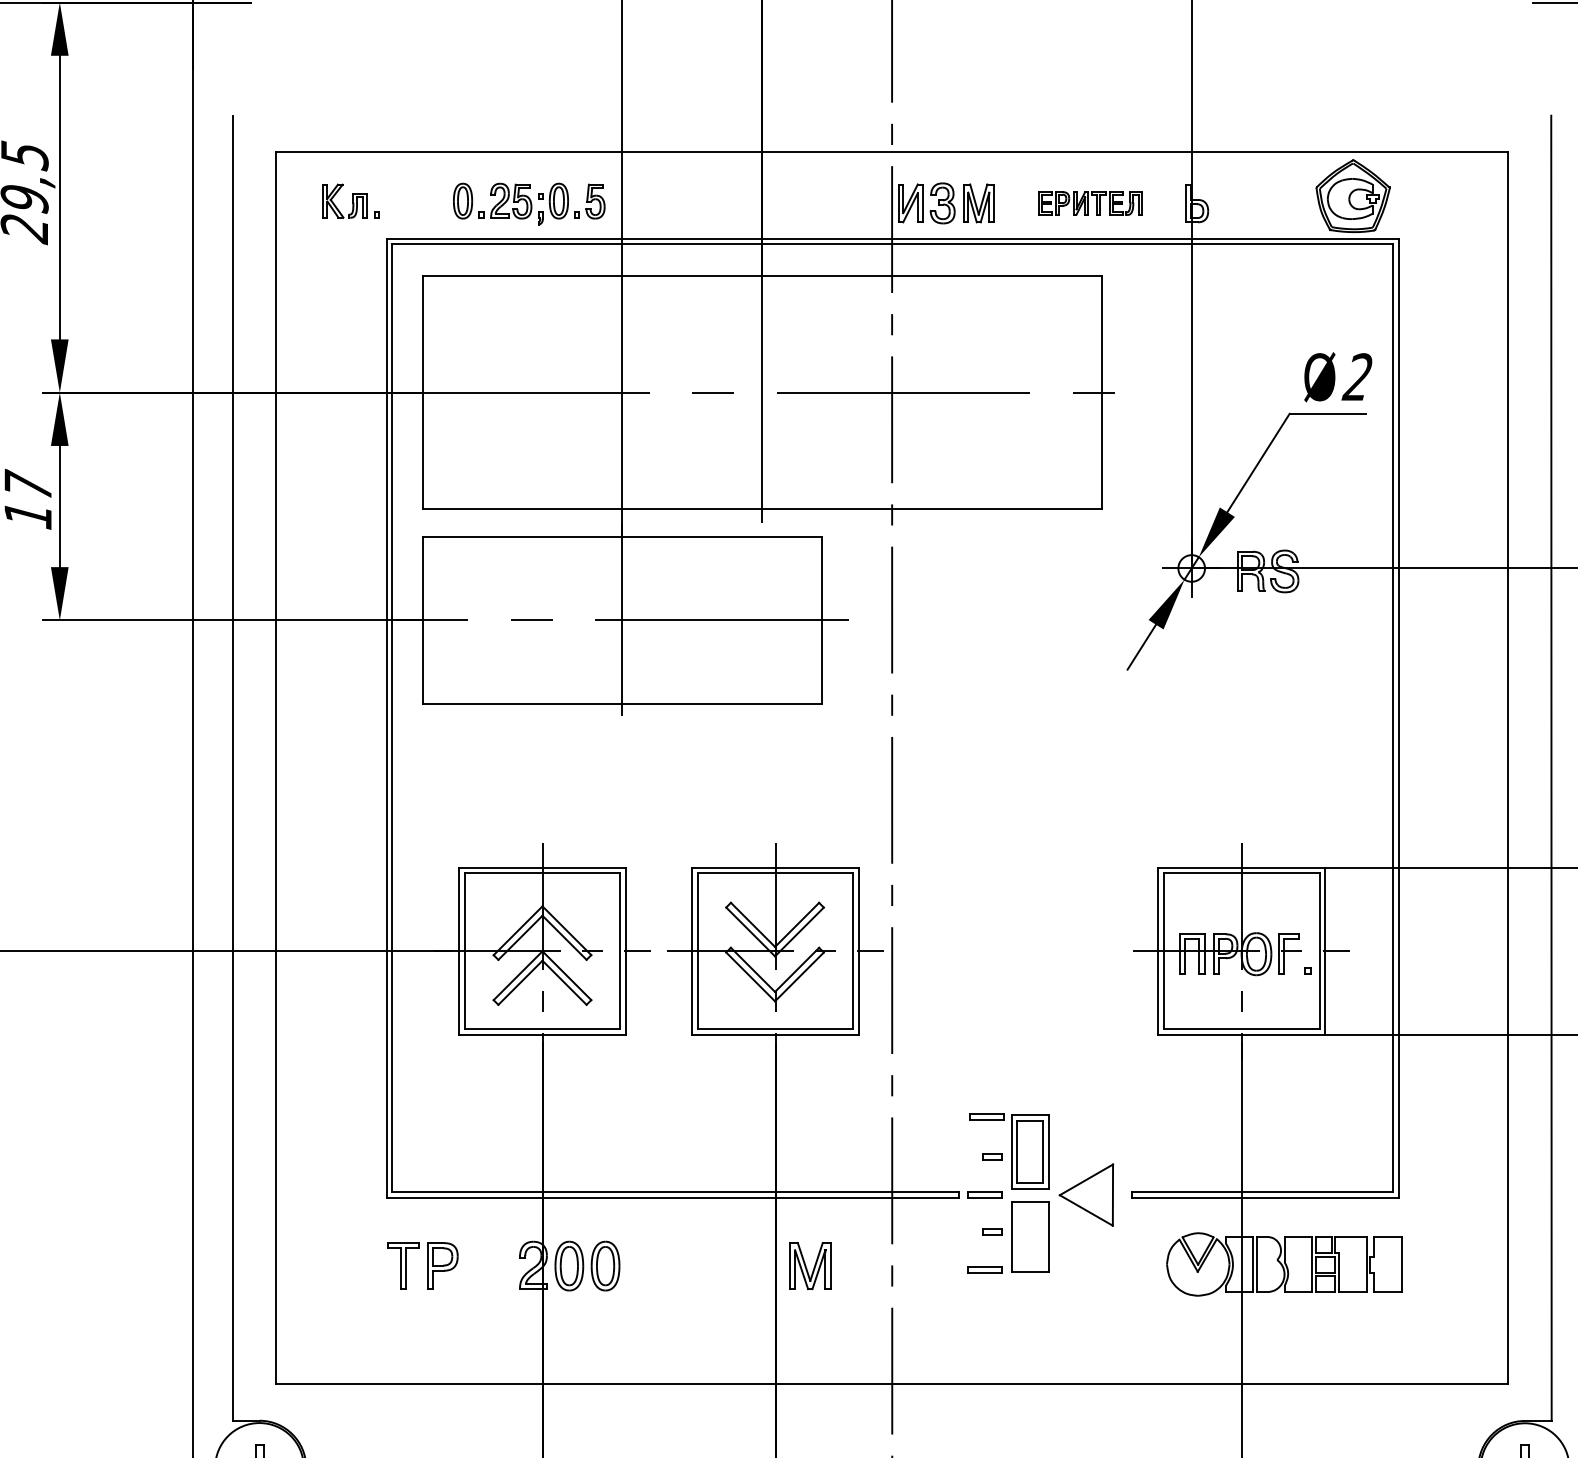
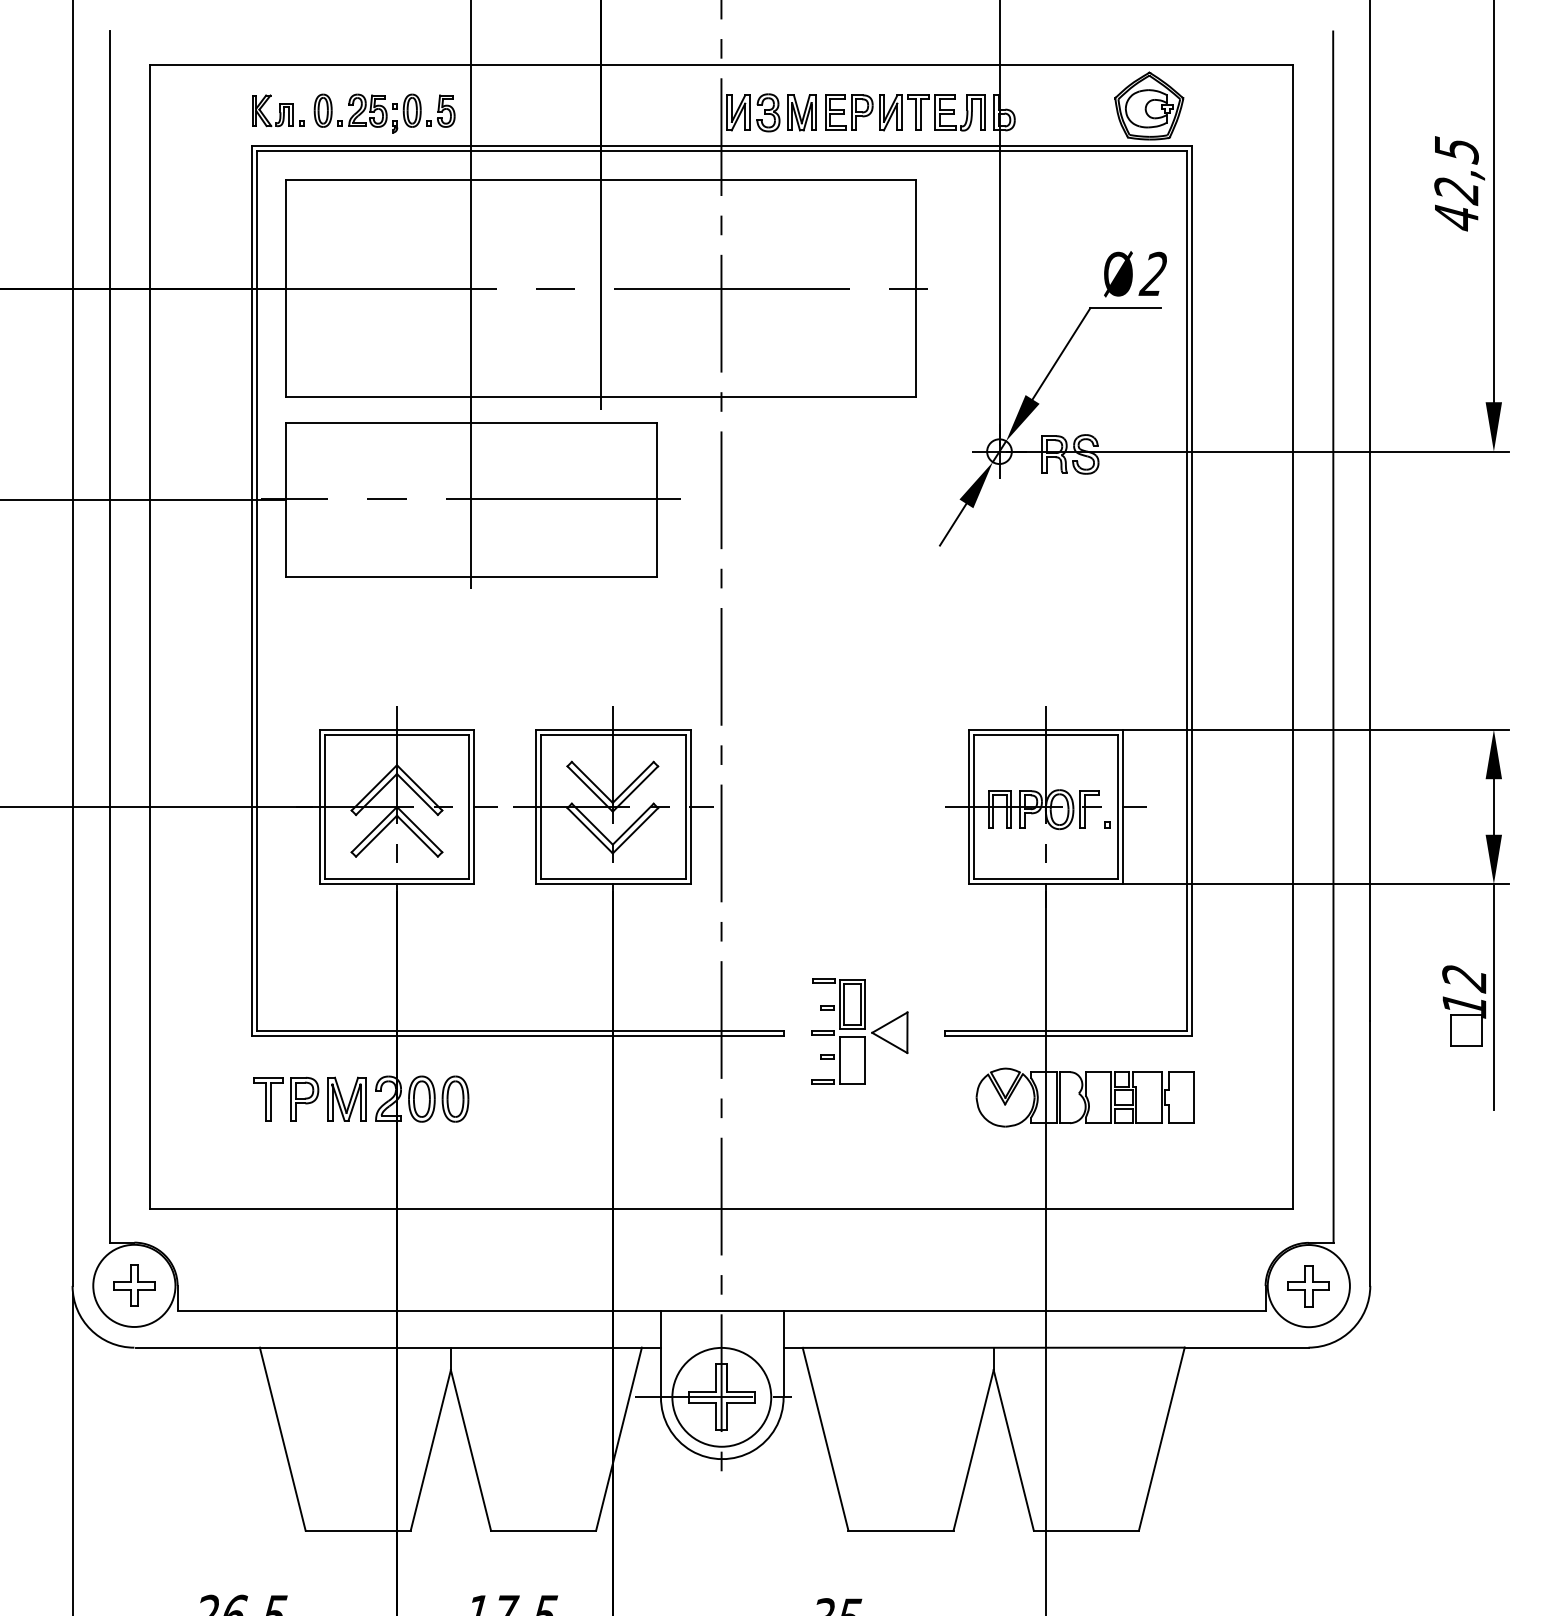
part: (351, 200) -> (278, 110), moved
part: (1090, 203) -> (905, 112), size x1.67
part: (1040, 1193) -> (859, 1031), size x0.71
part: (810, 1265) -> (346, 1098), moved

